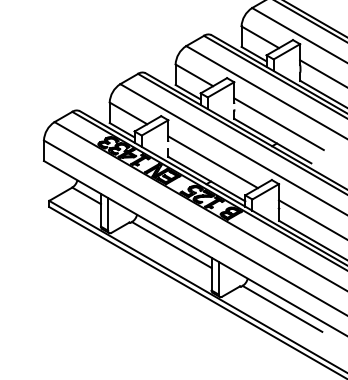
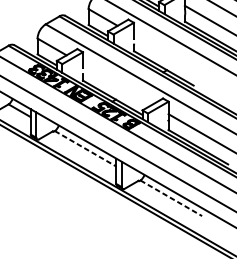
line: (278, 124) -> (168, 55), removed
line: (212, 162) -> (117, 84), removed
line: (171, 245) -> (85, 149), solid -> dashed
line: (282, 308) -> (171, 197), solid -> dashed

